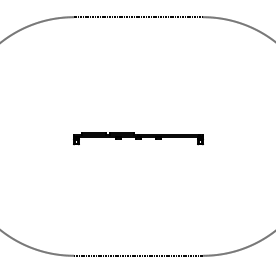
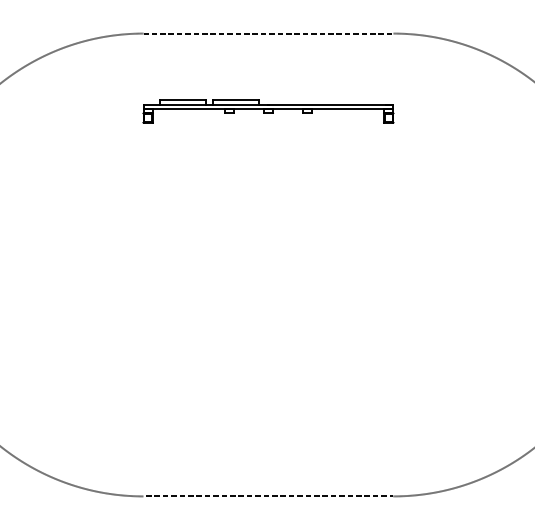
part: (138, 138) -> (268, 111), moved

